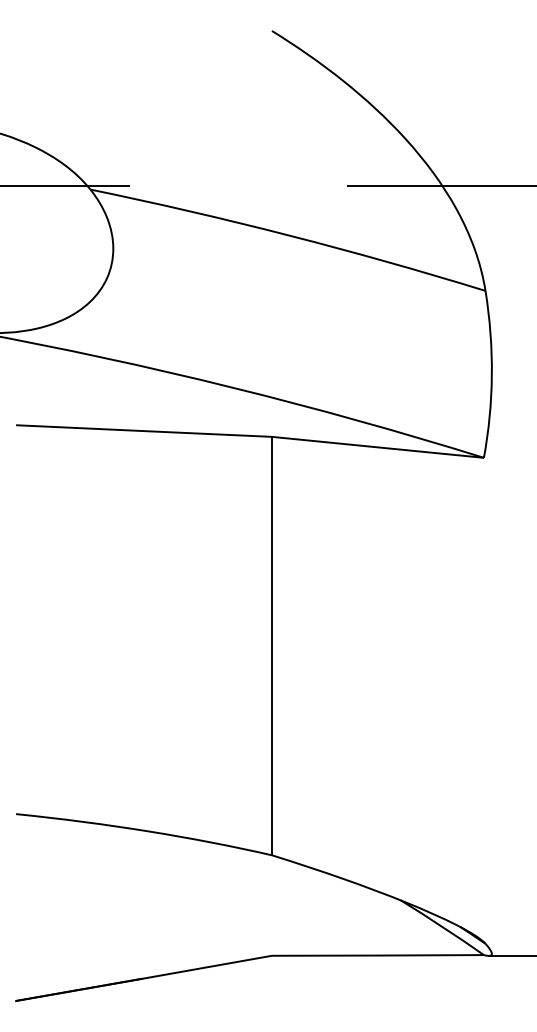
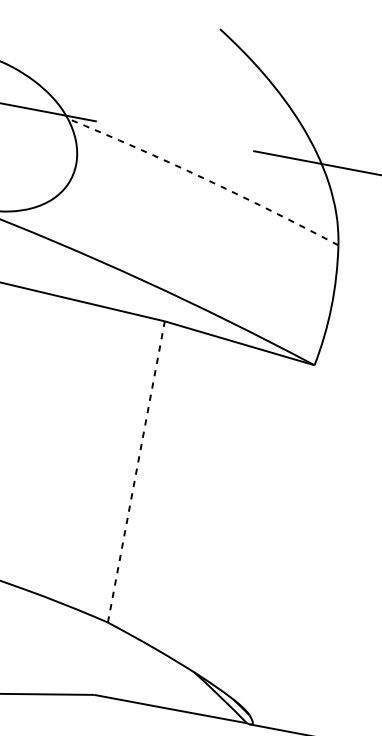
arc: (289, 235) -> (204, 178), solid -> dashed
line: (271, 645) -> (136, 471), solid -> dashed

